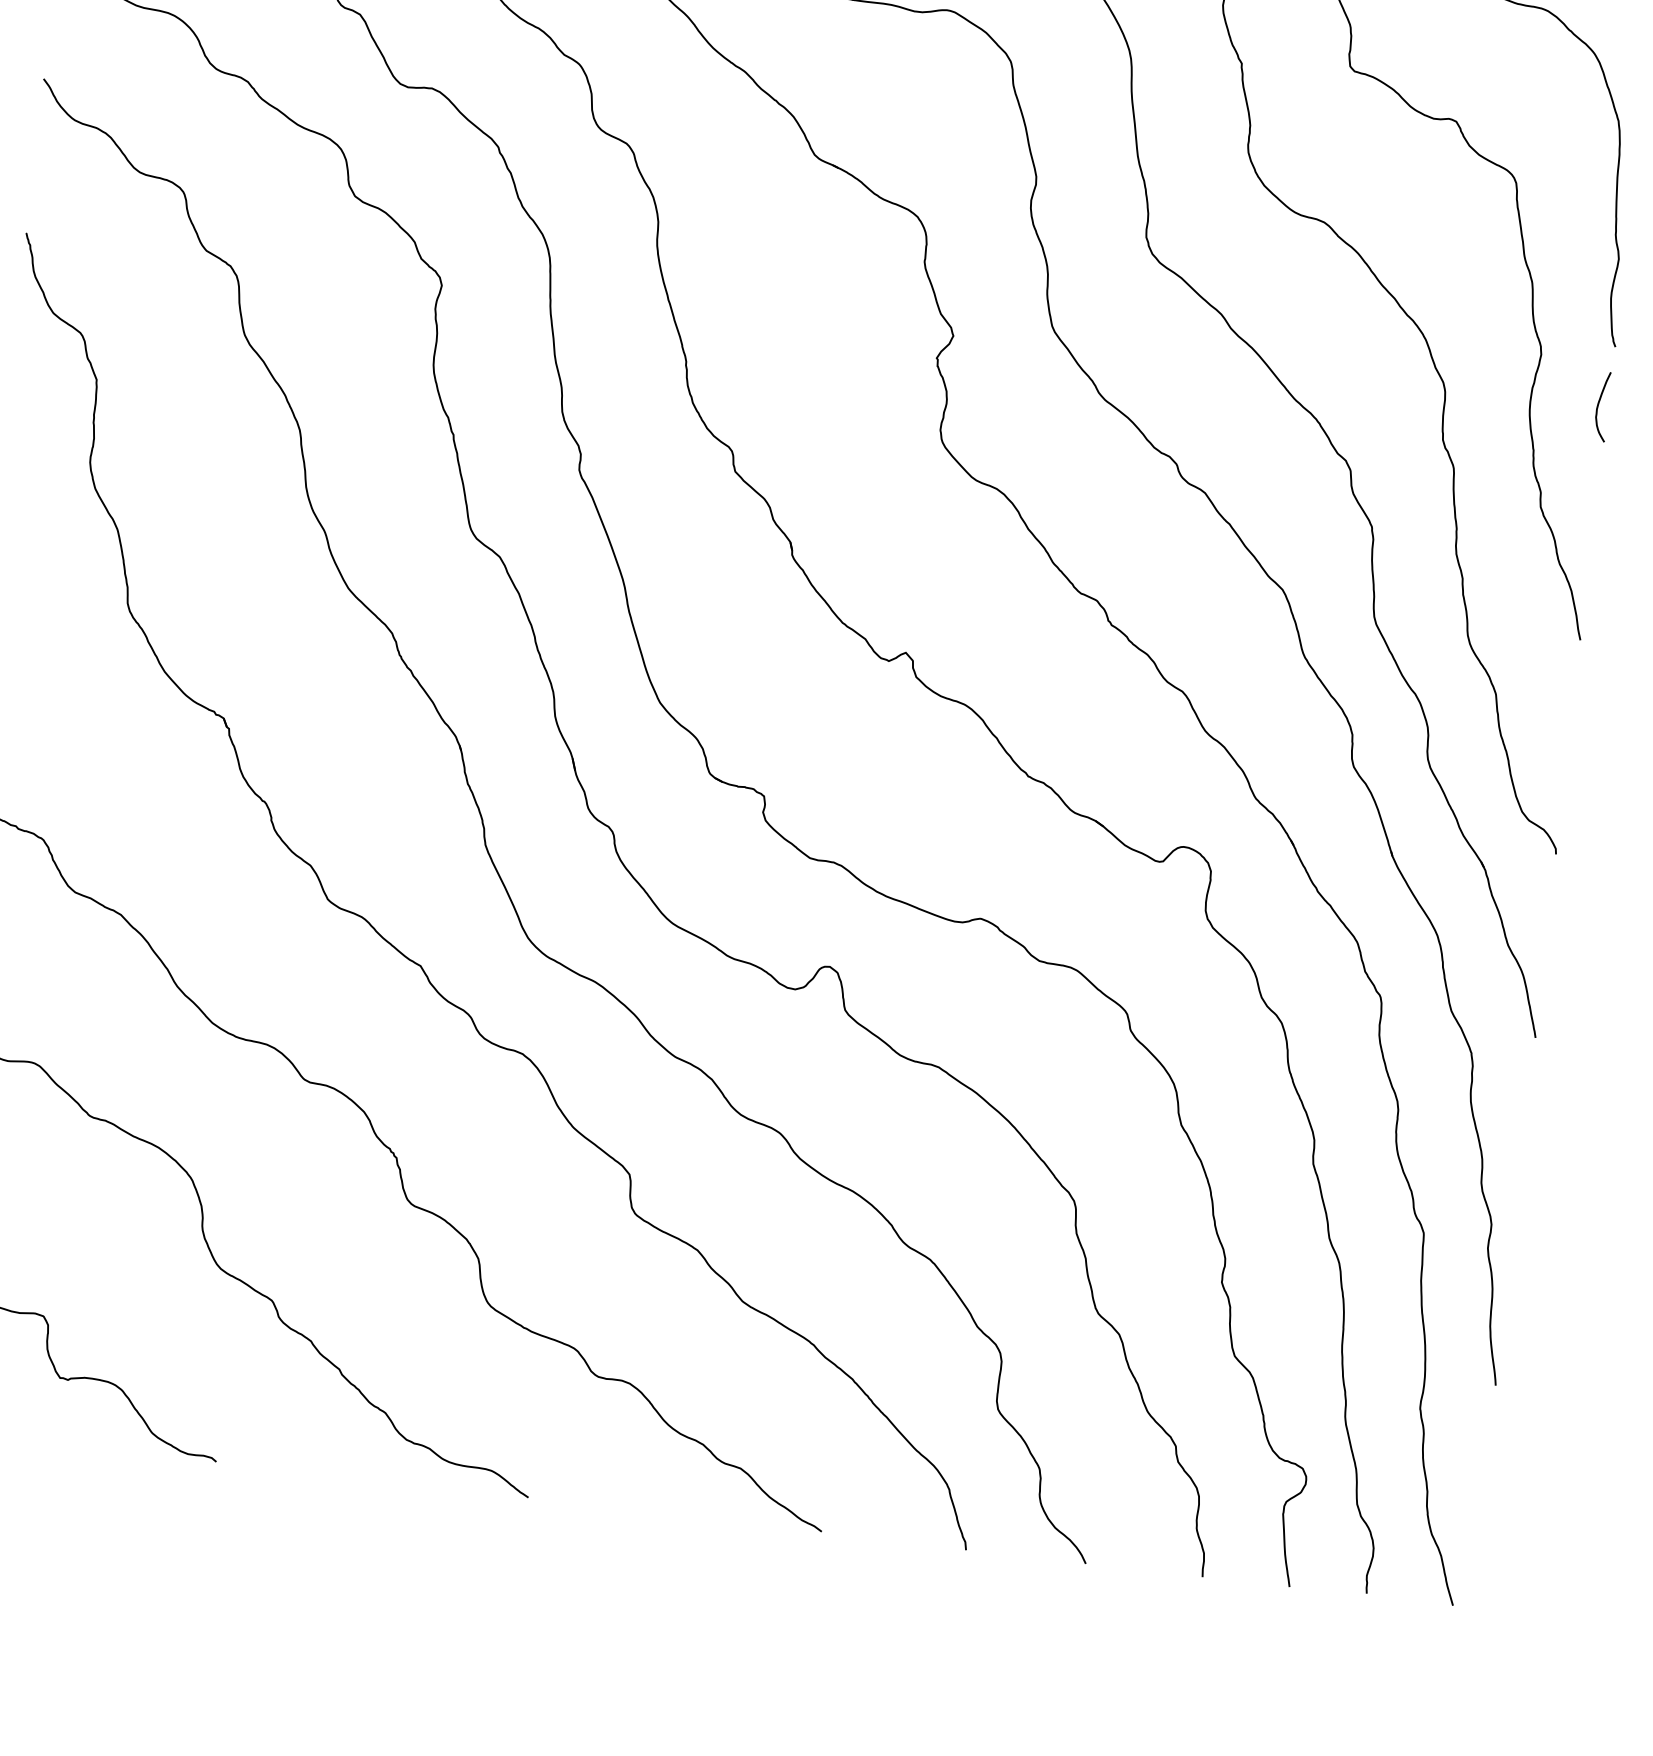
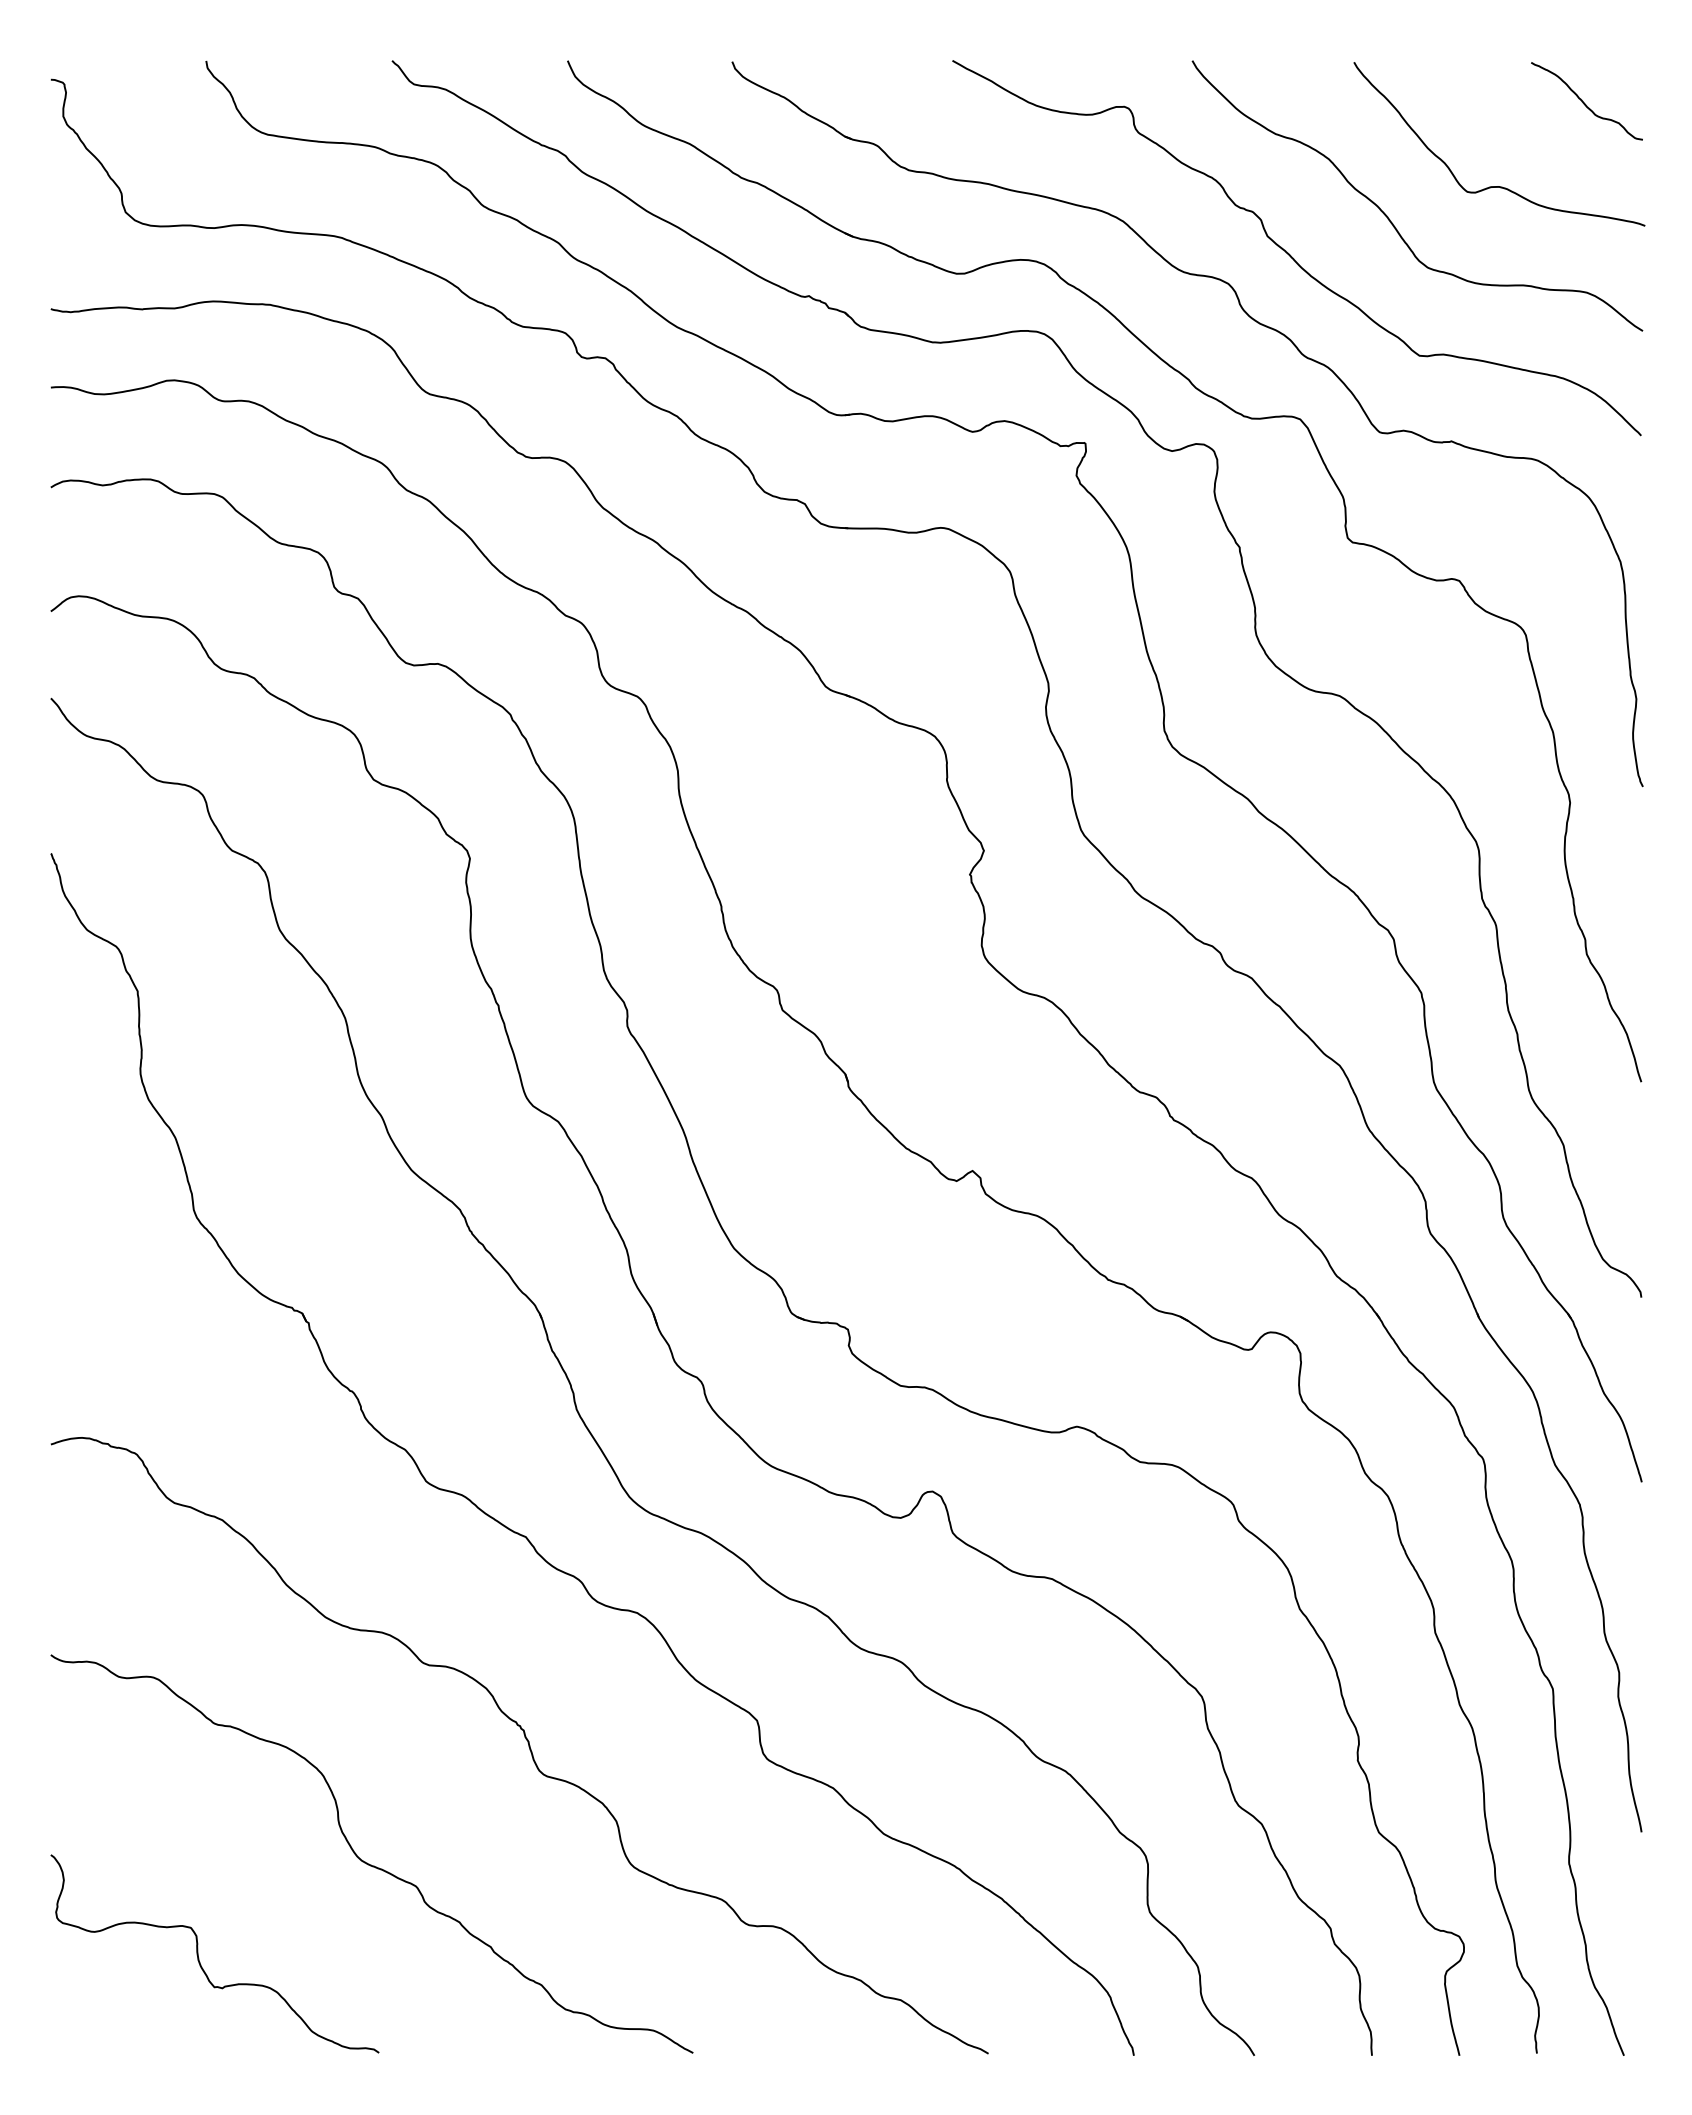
curve: (1599, 405) -> (1633, 846), removed

